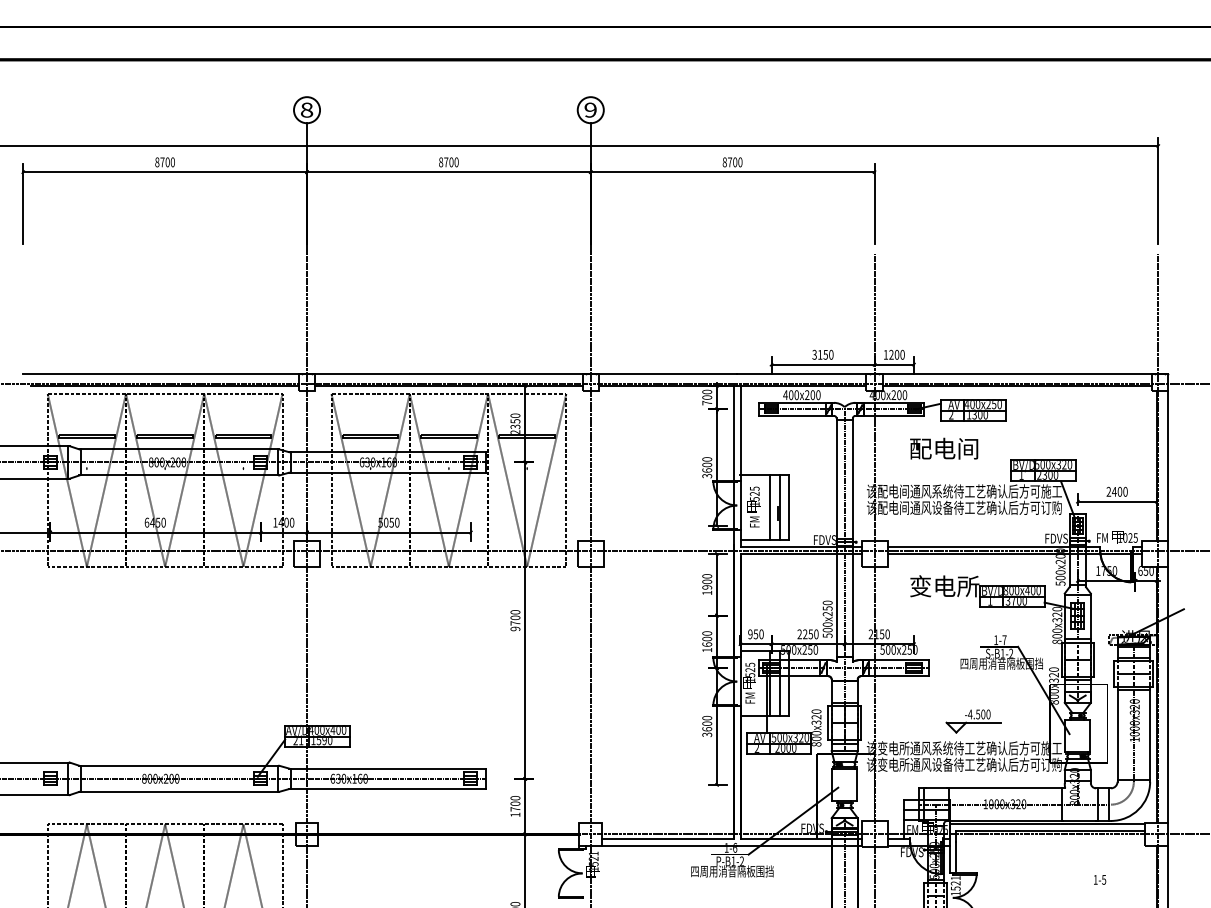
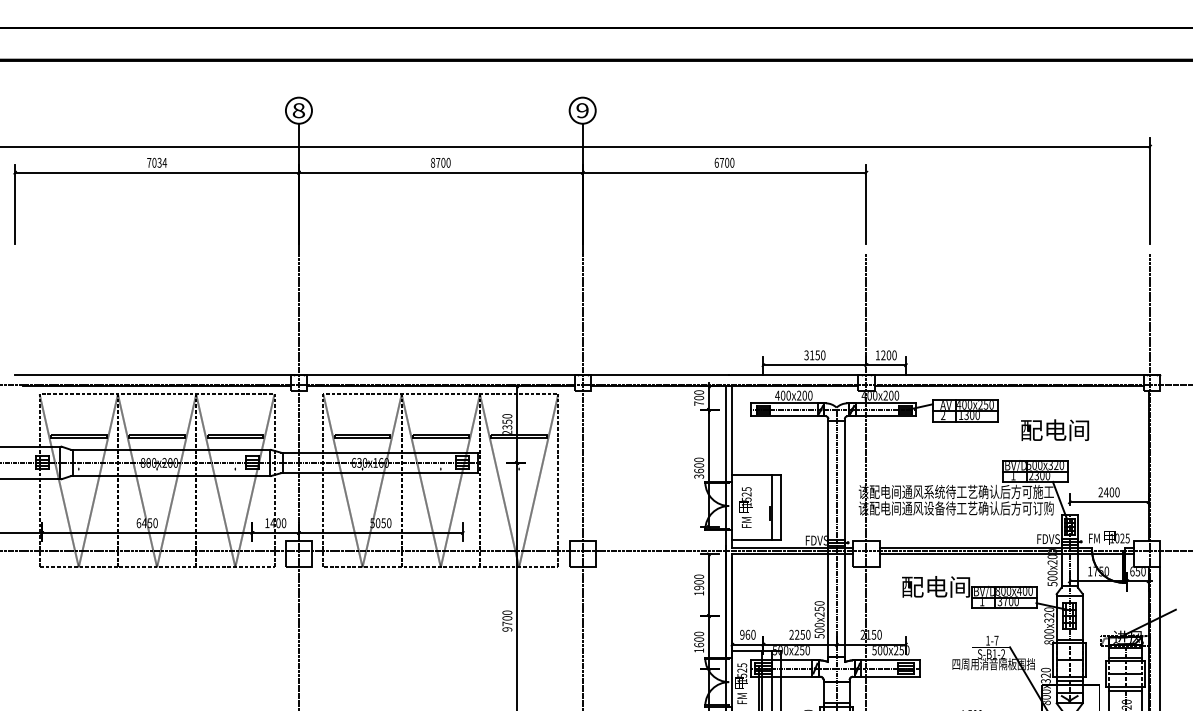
text: (165, 162) -> (157, 163), 8700 -> 7034
text: (724, 162) -> (716, 163), 8700 -> 6700
text: (944, 448) -> (1055, 430), moved
line: (1168, 465) -> (1160, 466), removed
line: (769, 506) -> (761, 507), removed
text: (944, 586) -> (936, 587), 变电所 -> 配电间
text: (755, 634) -> (747, 635), 950 -> 960

